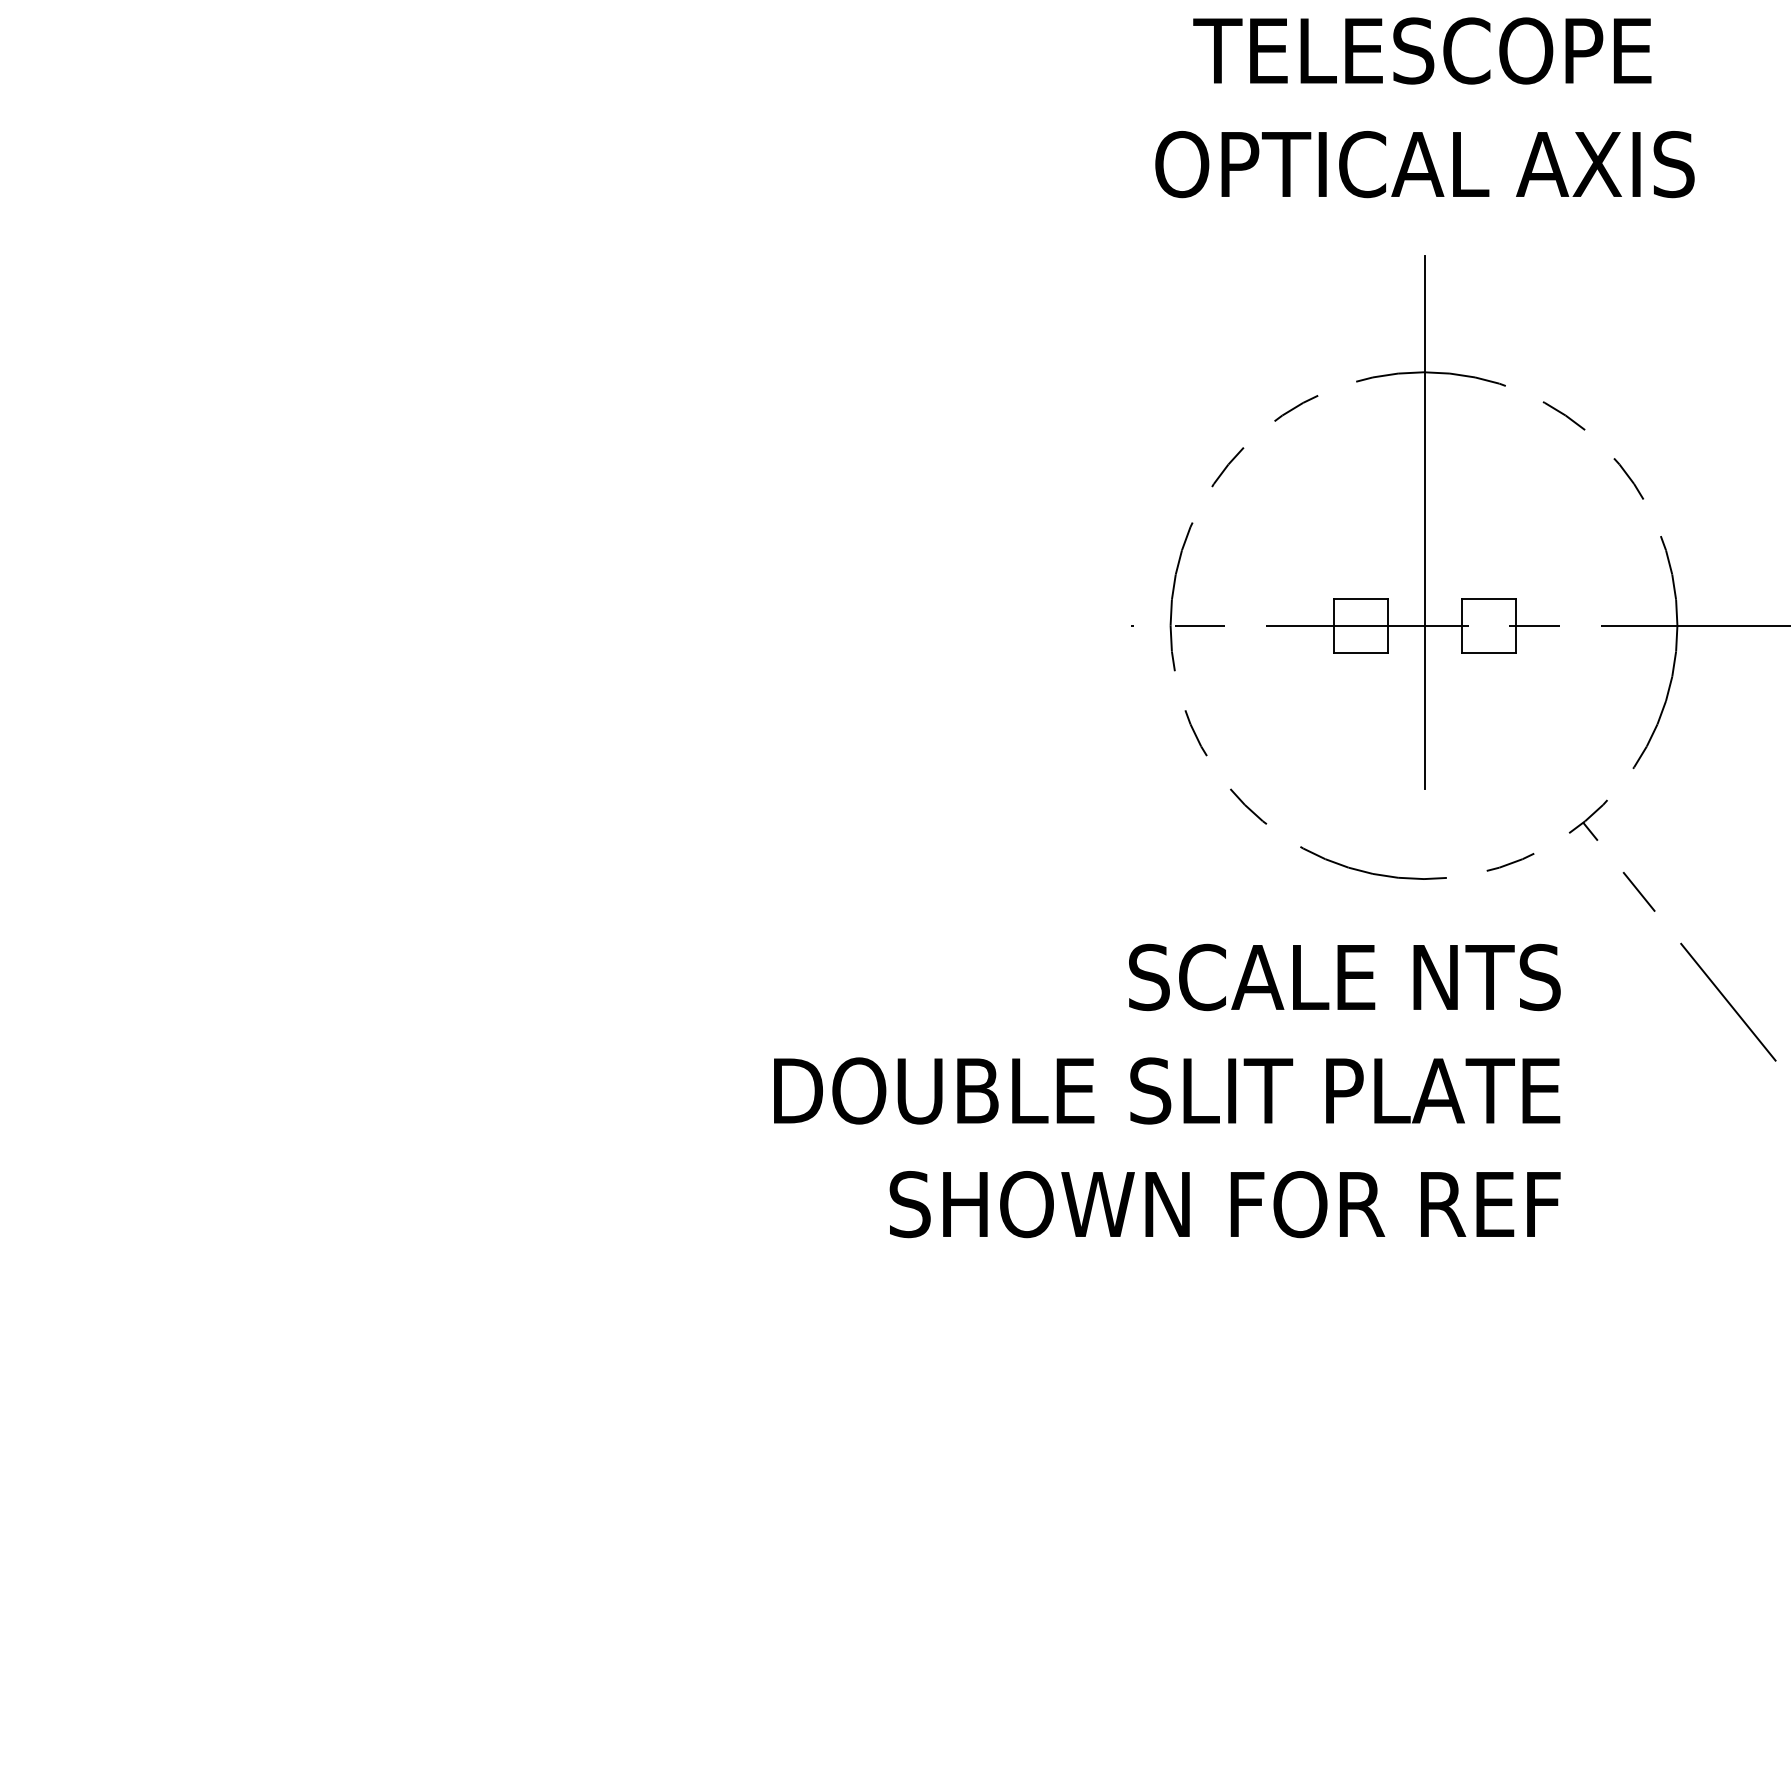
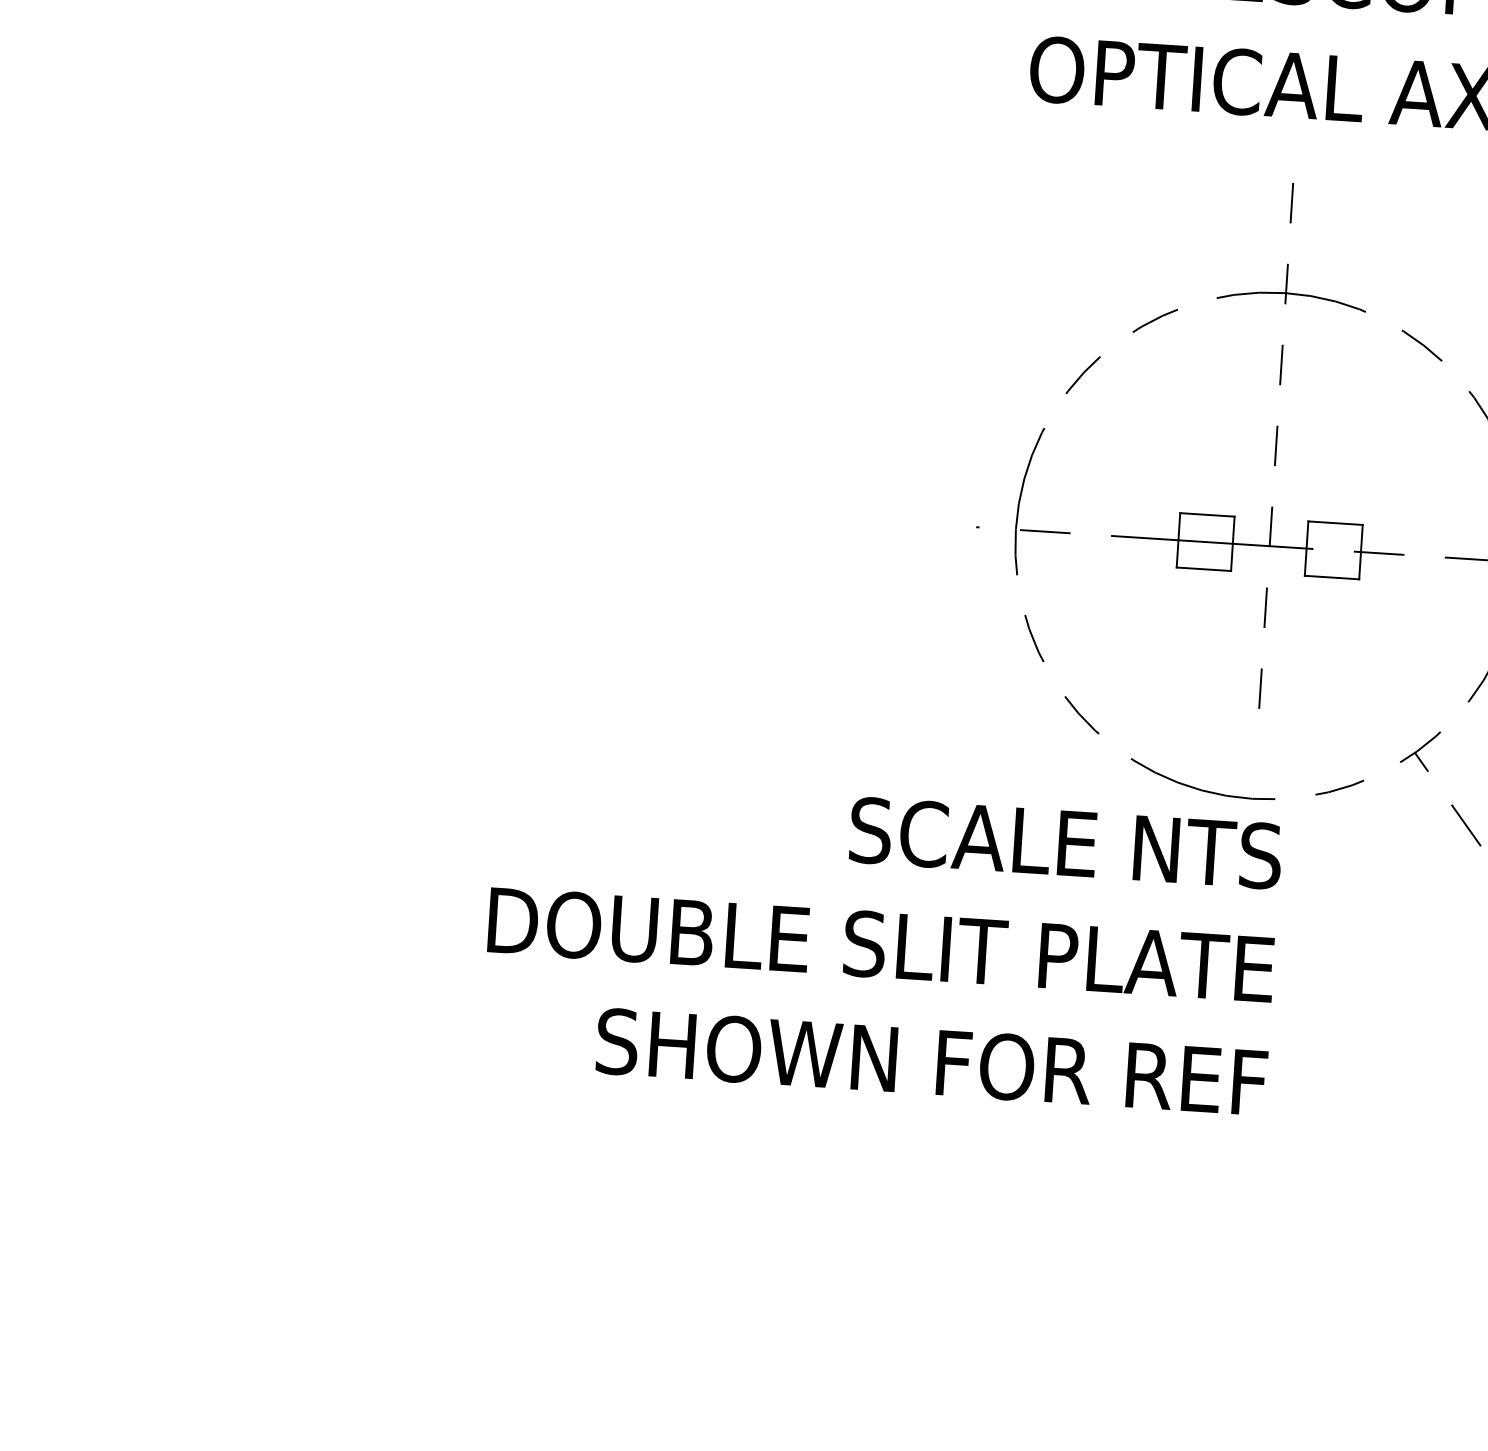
line: (1424, 521) -> (1275, 442), solid -> dashed
text: (1167, 1090) -> (881, 944), moved

